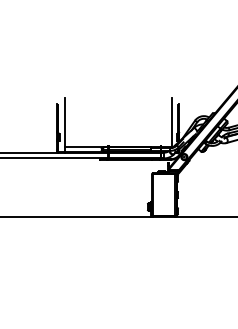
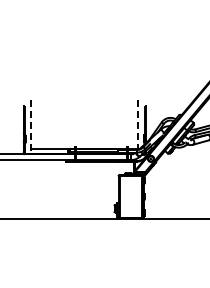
line: (171, 123) -> (138, 125), solid -> dashed
line: (64, 125) -> (31, 127), solid -> dashed

